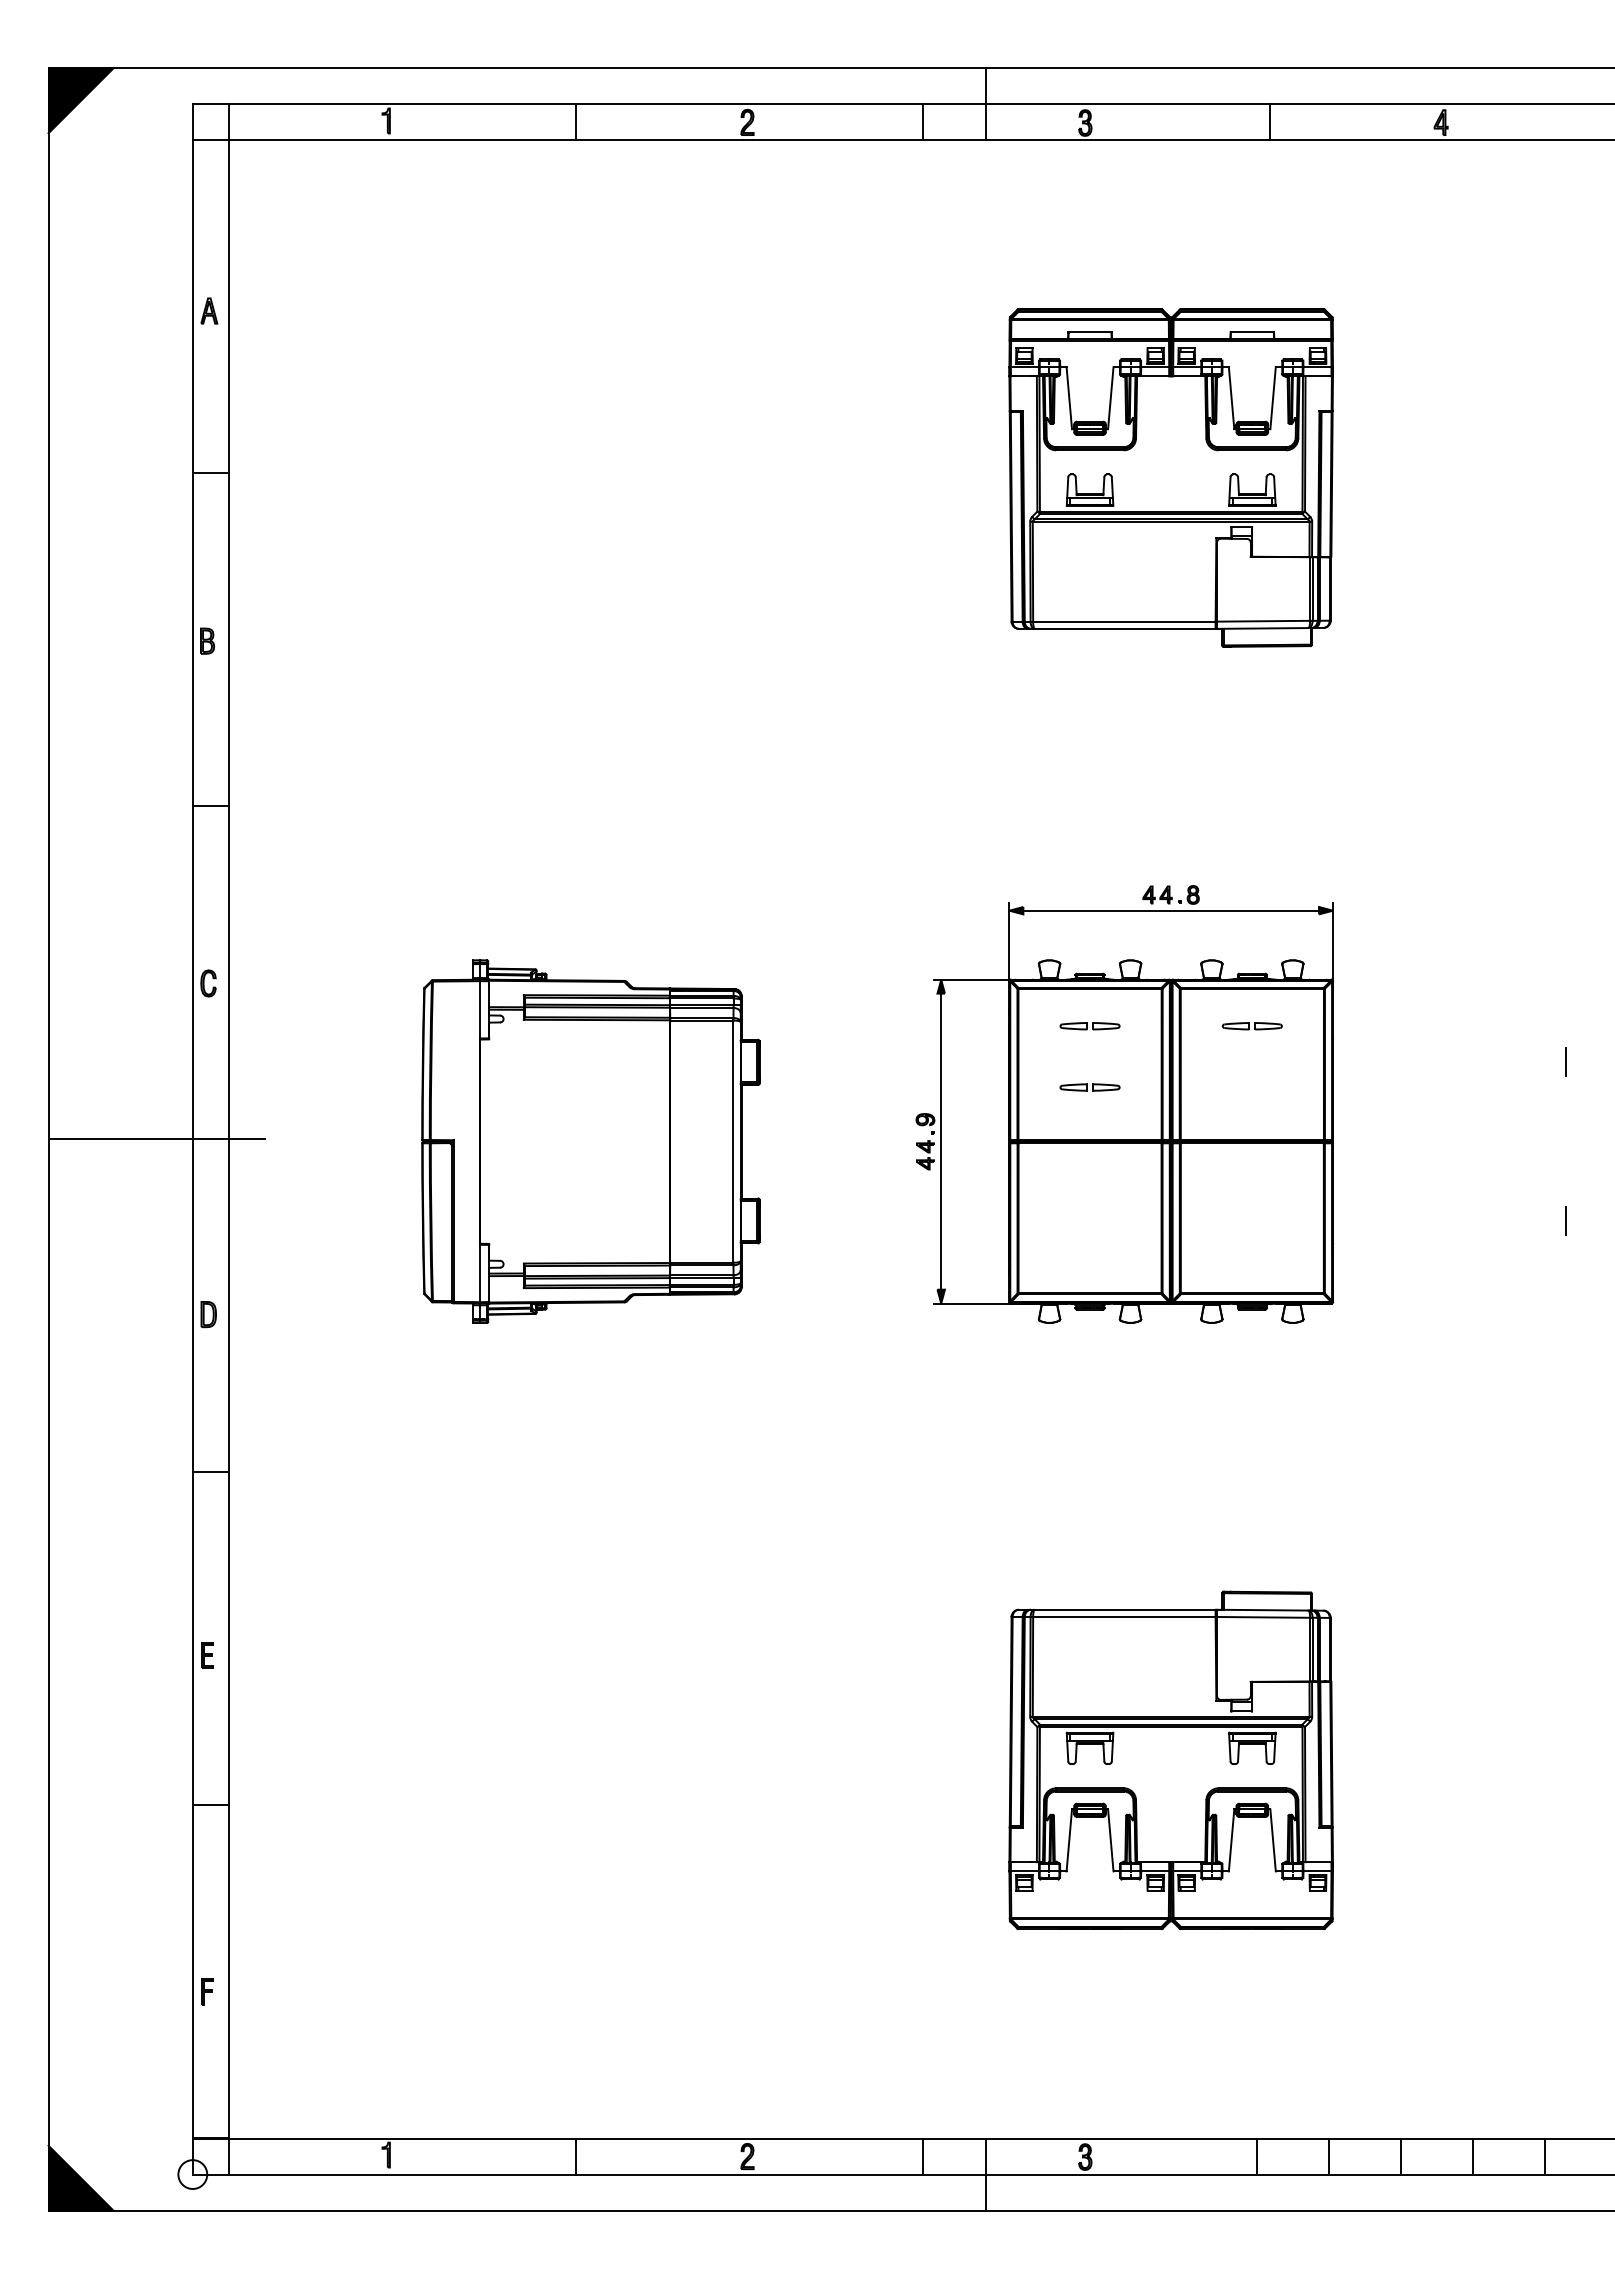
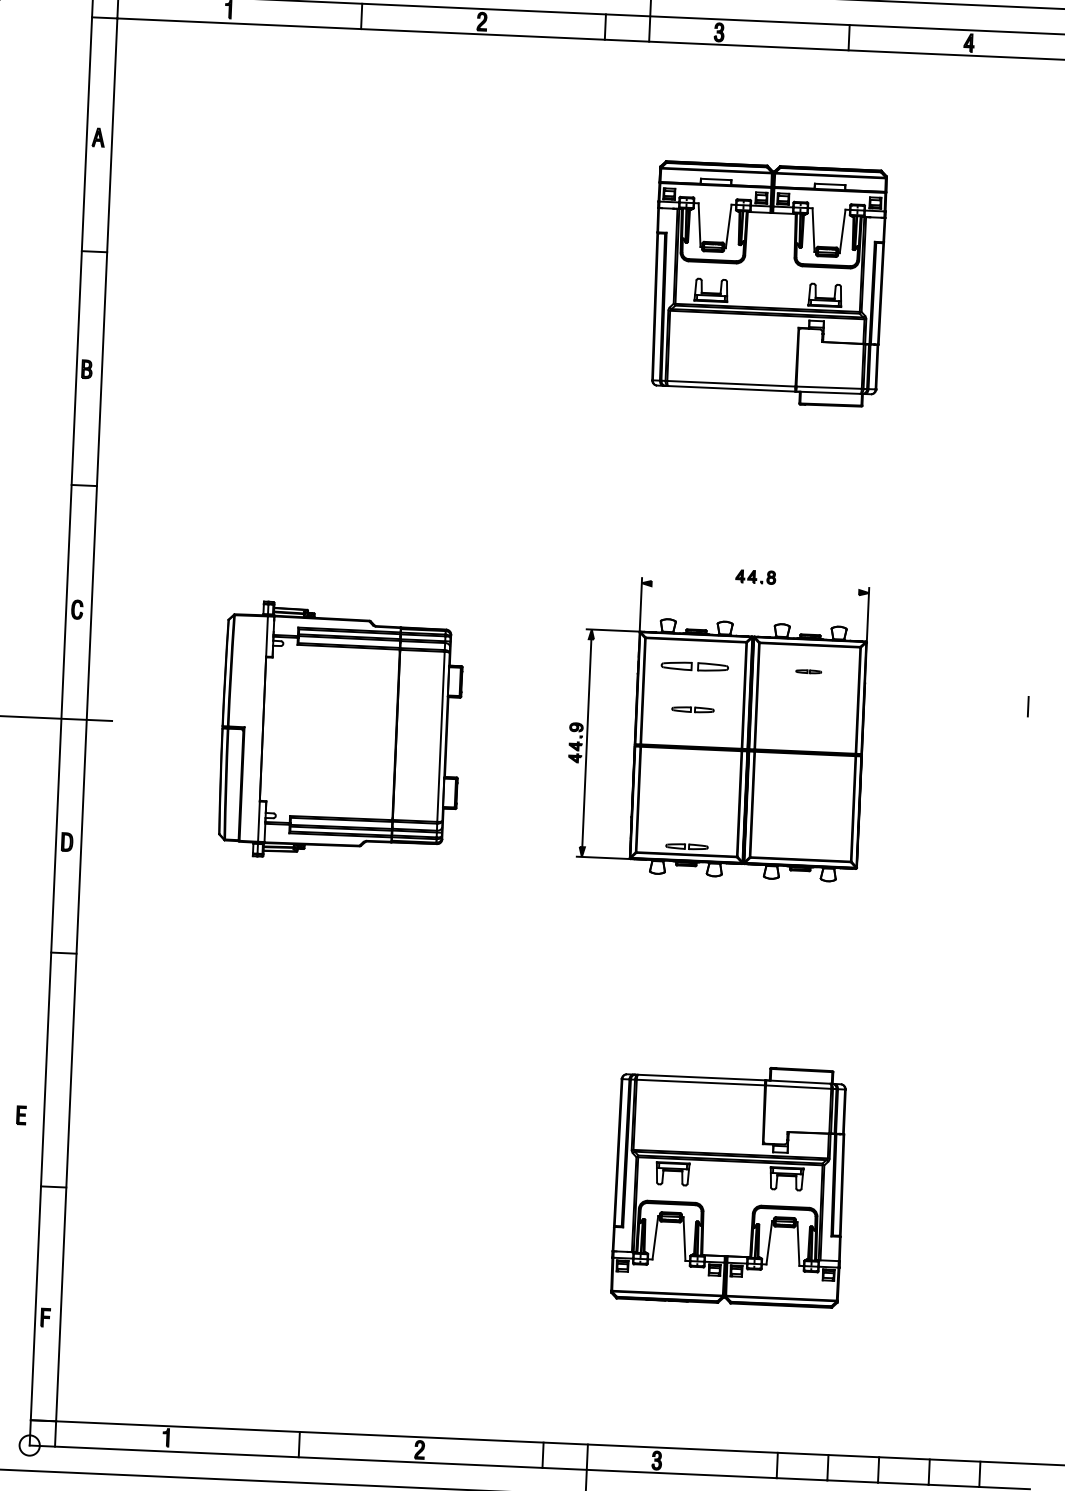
line: (1171, 910) -> (755, 587), removed
part: (1089, 1026) -> (694, 666), size x1.6
part: (1251, 1026) -> (808, 671), size x0.6
line: (1566, 1220) -> (1023, 817), removed
part: (1089, 1282) -> (686, 846), added
part: (207, 1655) -> (21, 1115), moved

